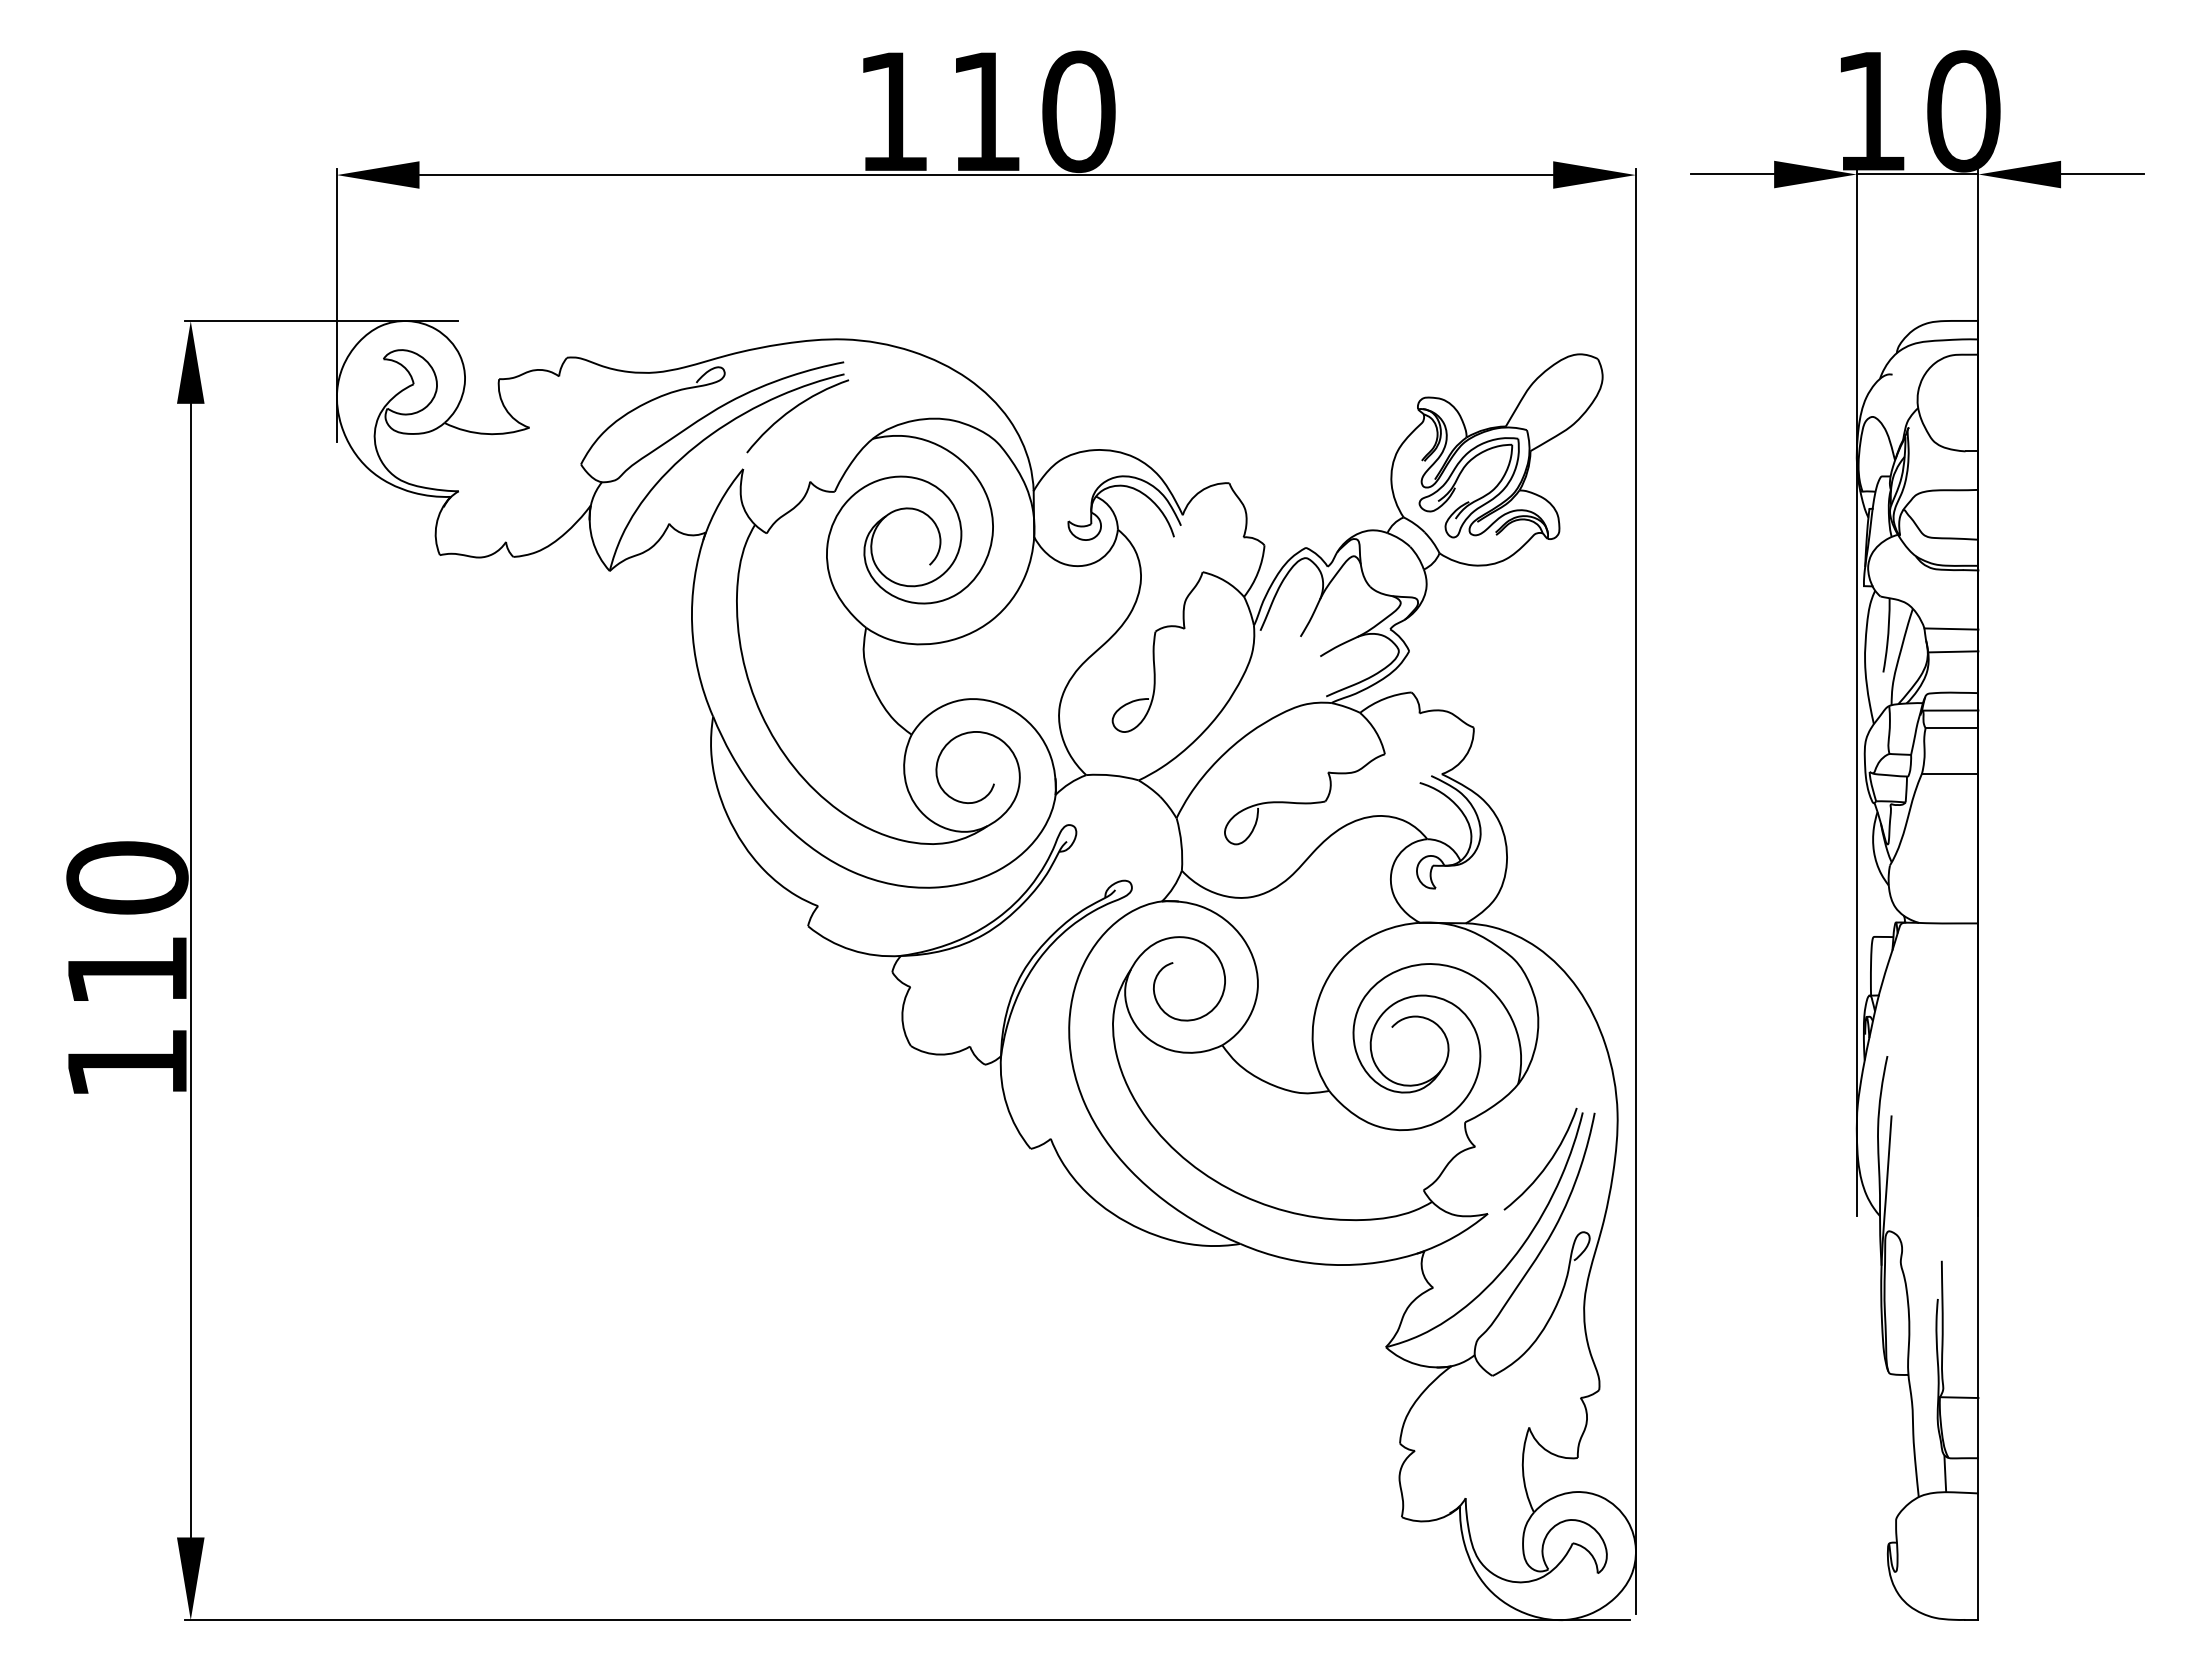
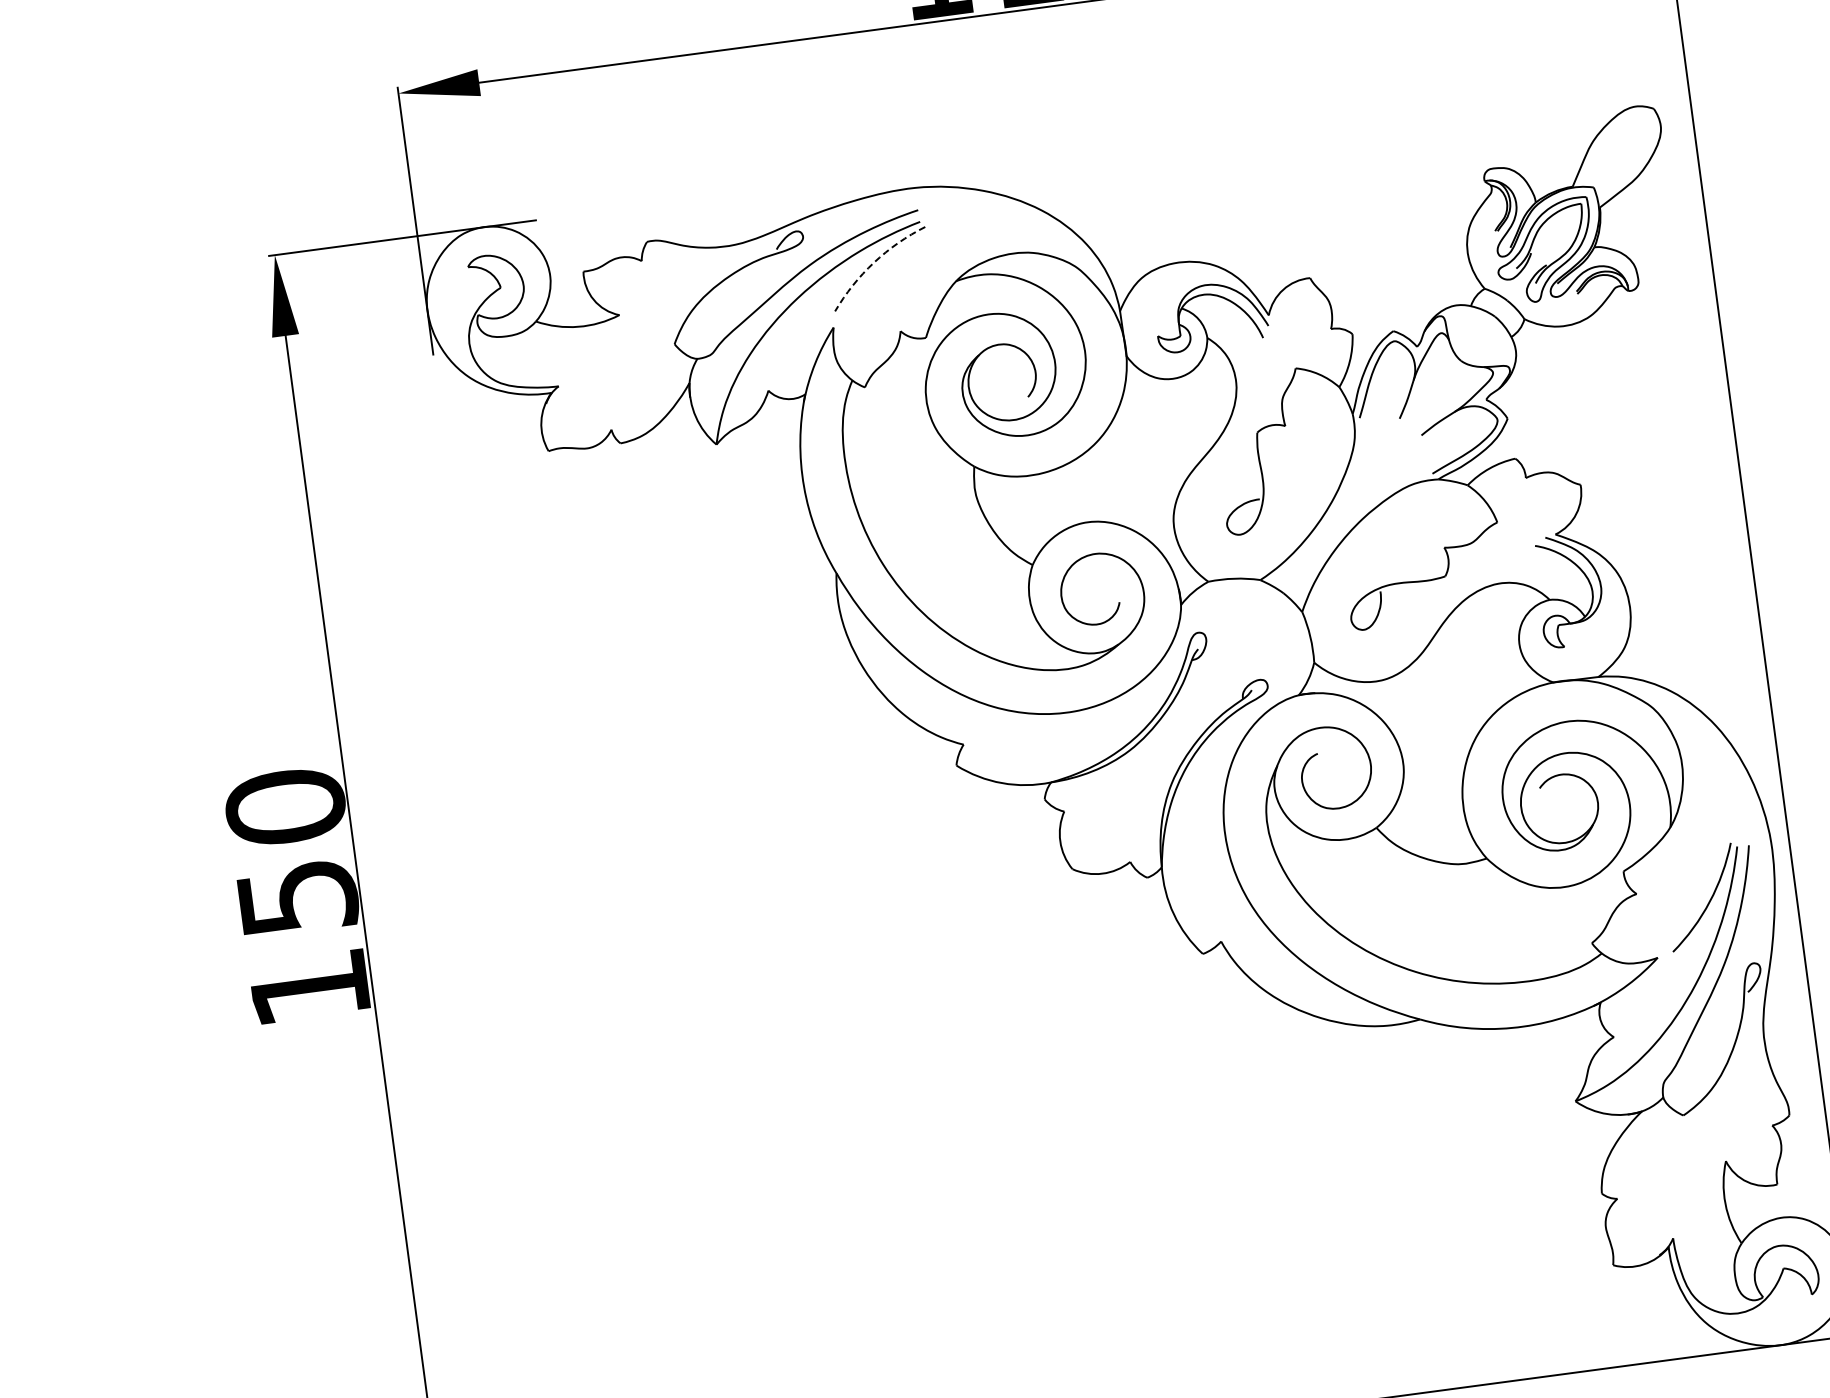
arc: (792, 409) -> (873, 263), solid -> dashed
text: (128, 971) -> (298, 898), 110 -> 150

